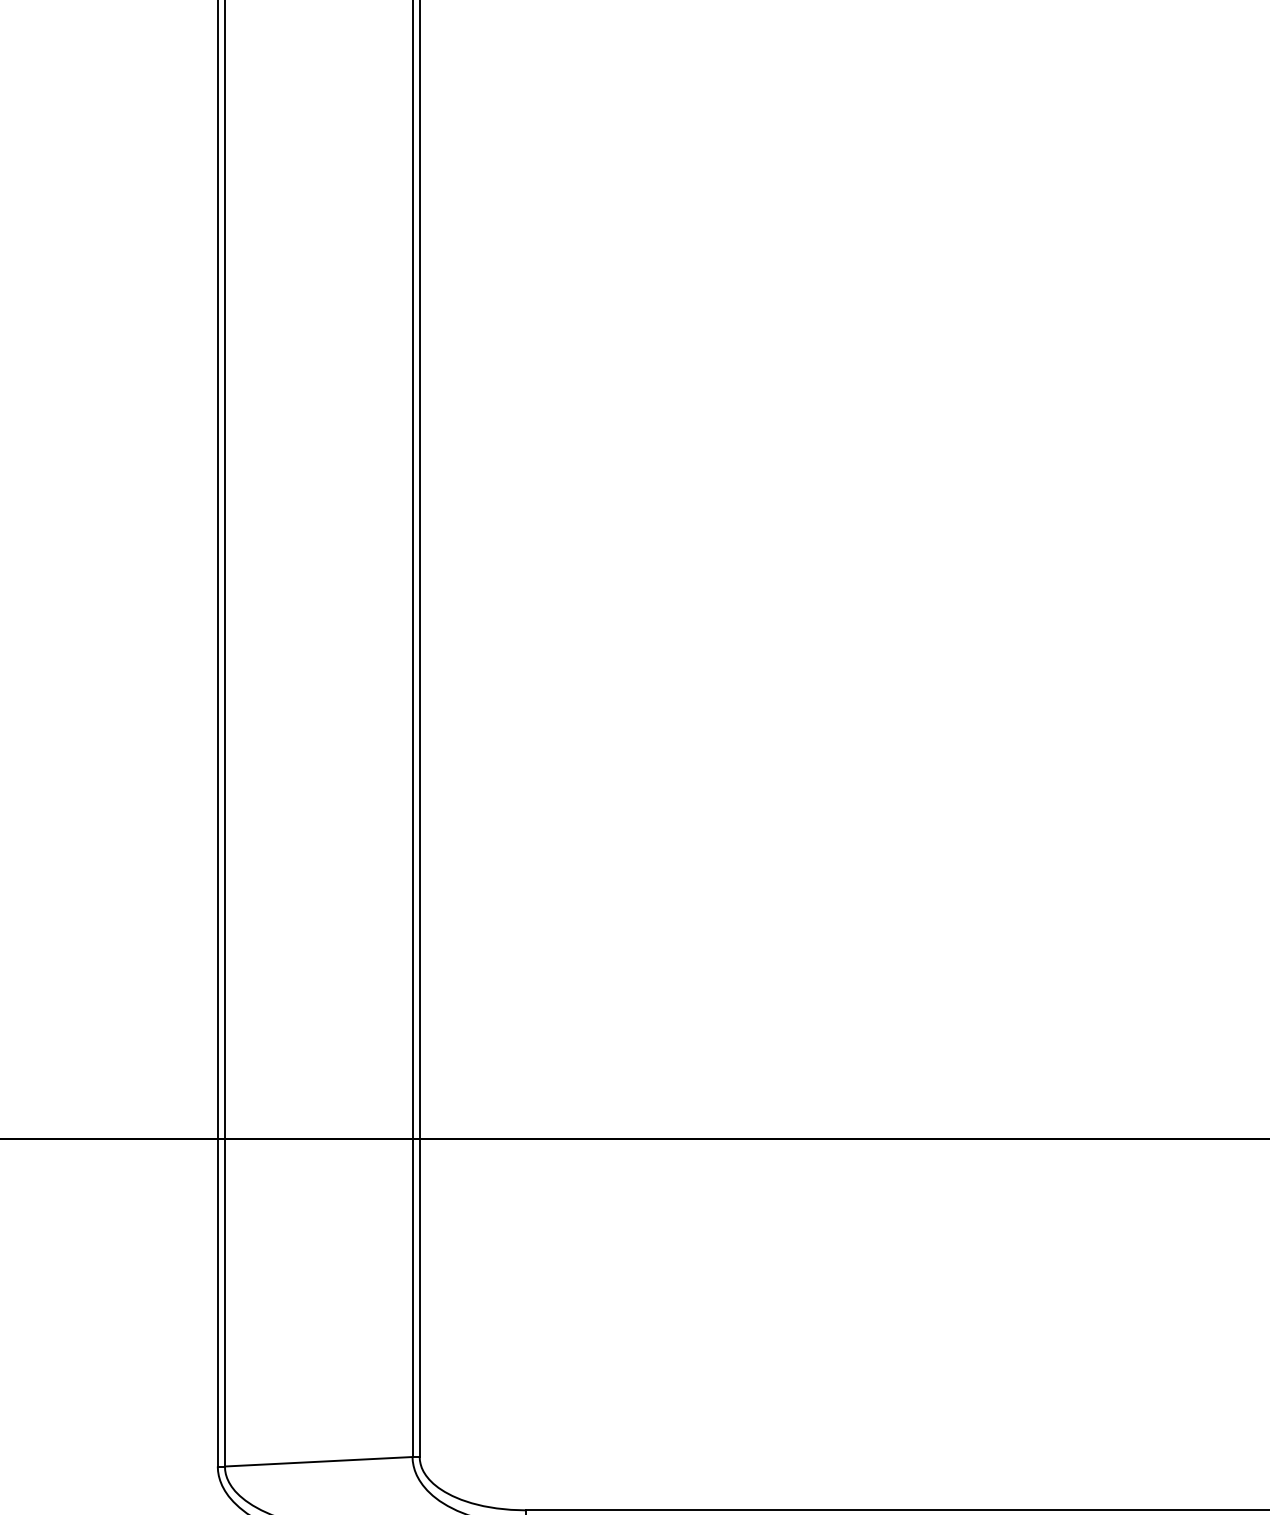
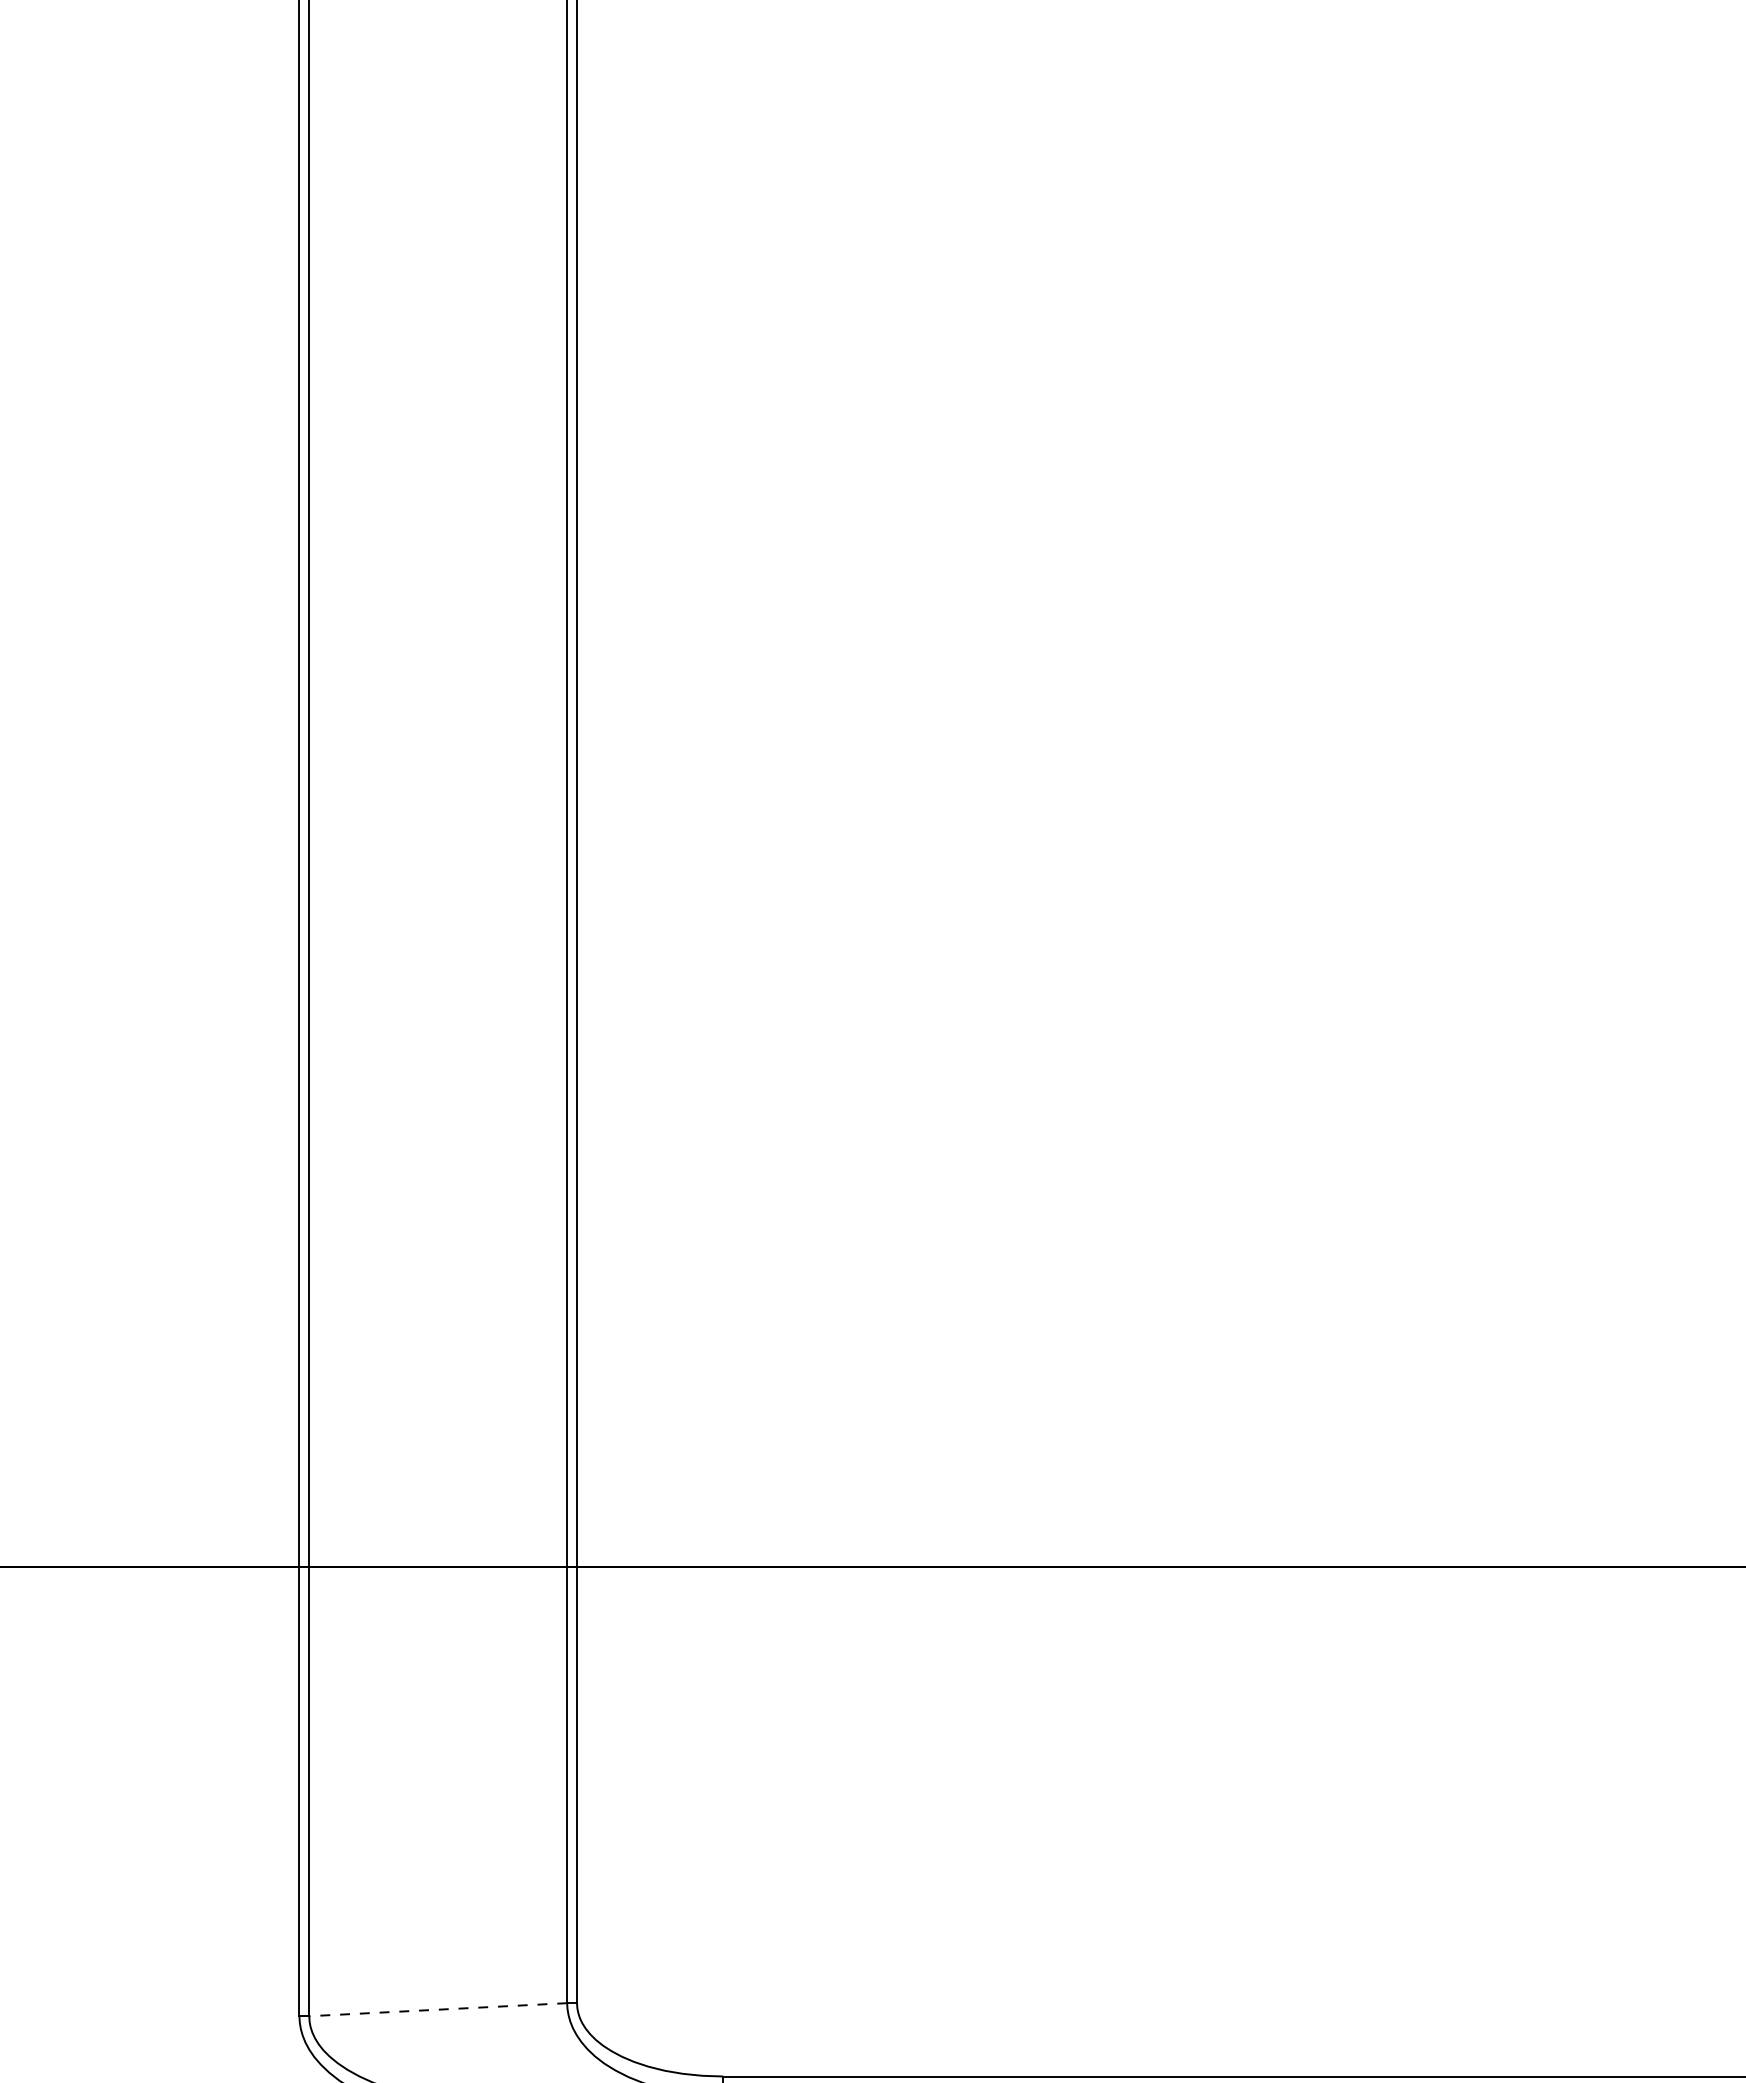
line: (318, 1461) -> (437, 2009), solid -> dashed

